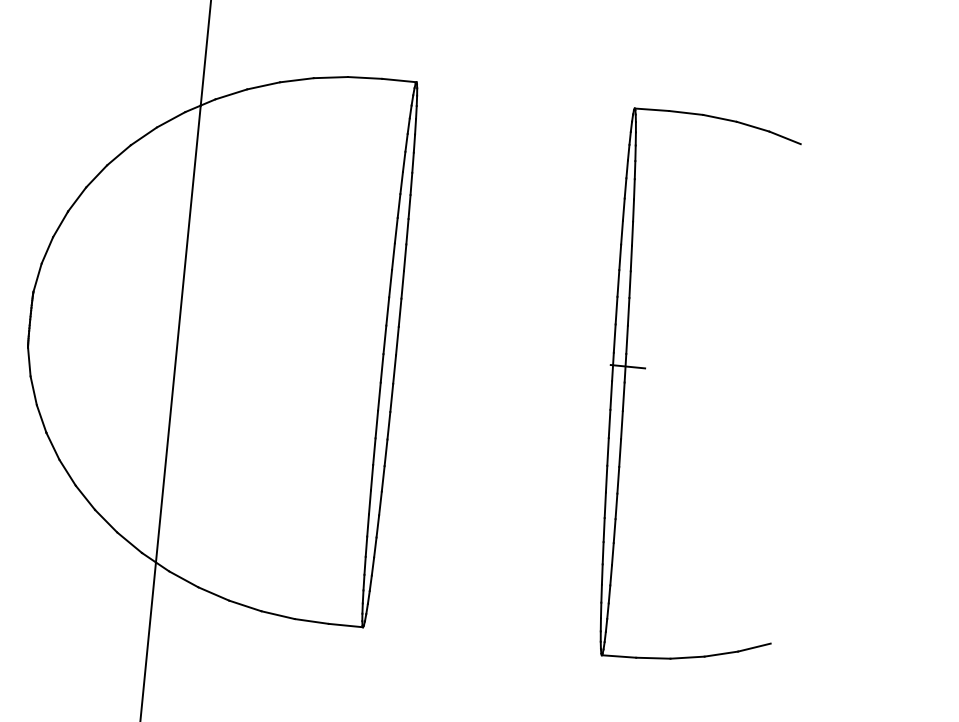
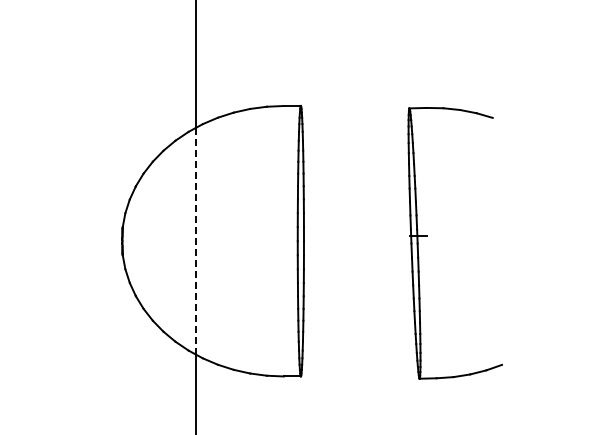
line: (177, 334) -> (195, 241), solid -> dashed

